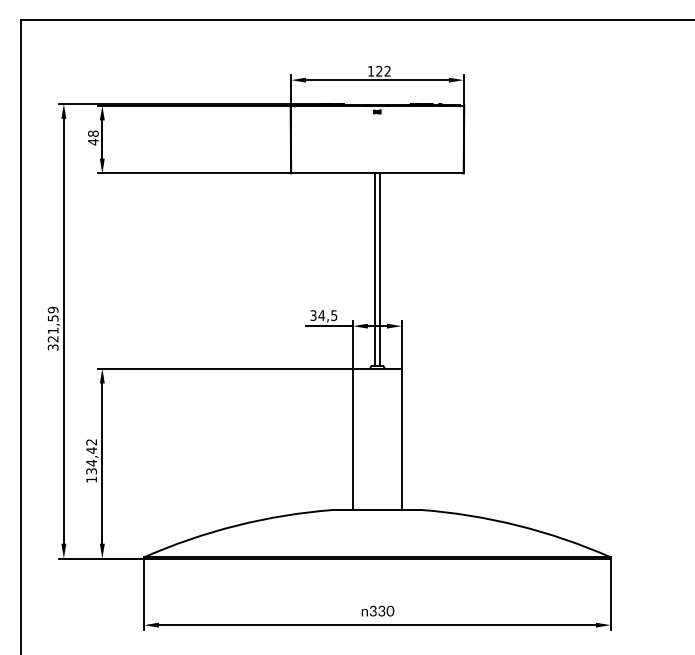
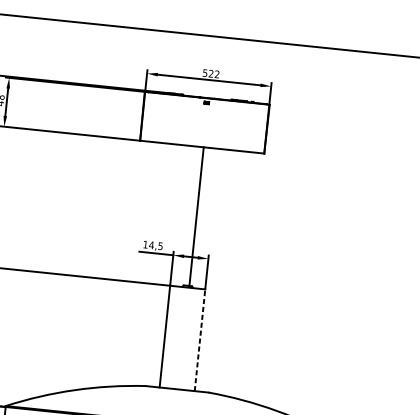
text: (371, 71) -> (205, 73), 122 -> 522
line: (375, 269) -> (193, 216), removed
text: (313, 315) -> (145, 244), 34,5 -> 14,5
line: (401, 439) -> (199, 340), solid -> dashed

